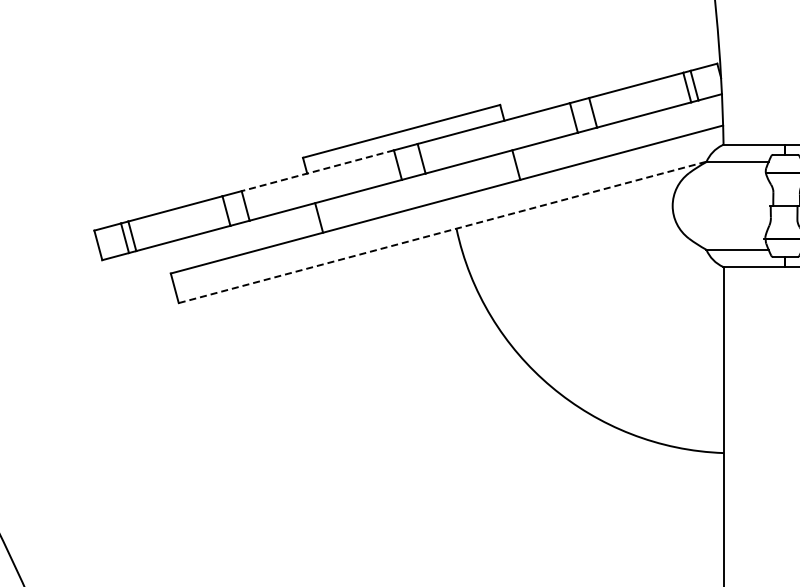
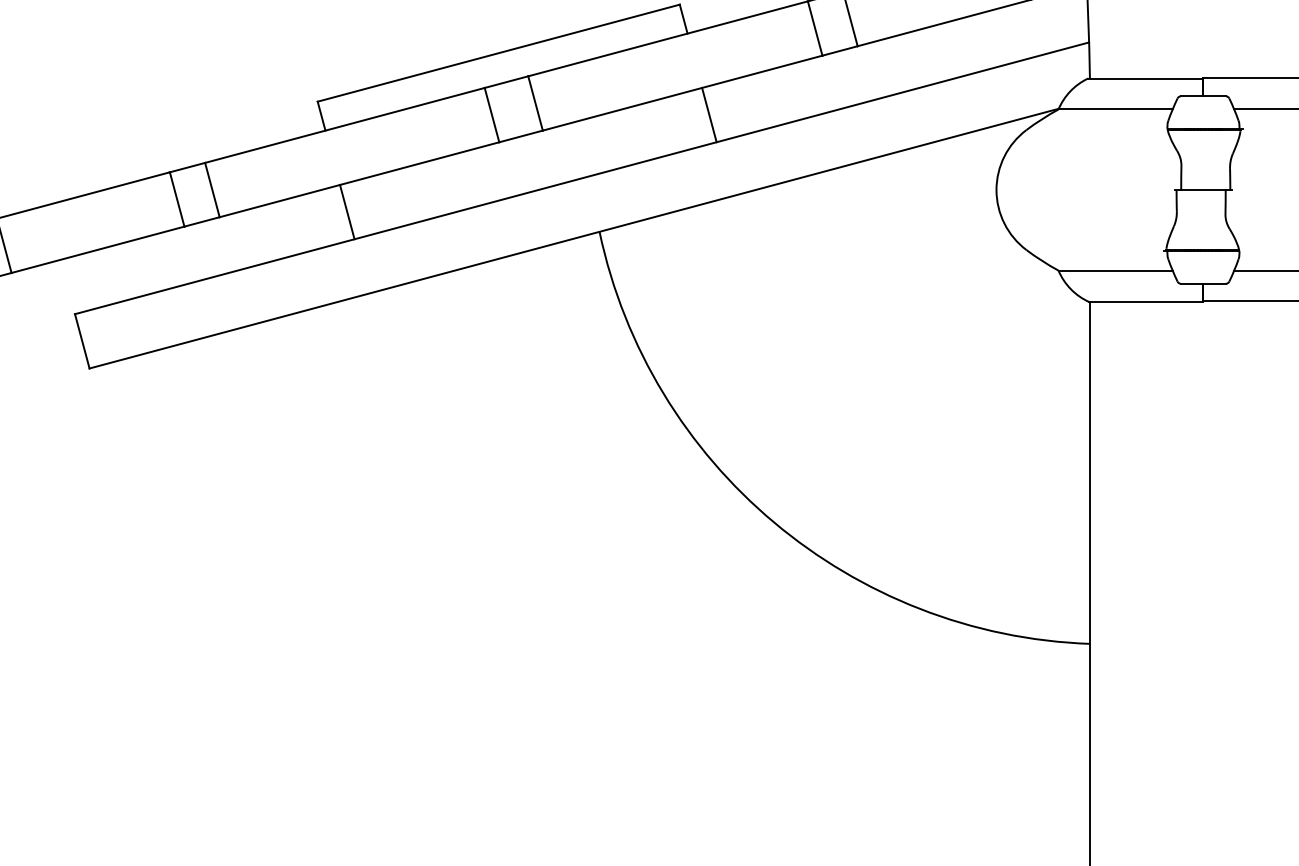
line: (317, 170) -> (344, 124), dashed -> solid
line: (443, 232) -> (575, 238), dashed -> solid

